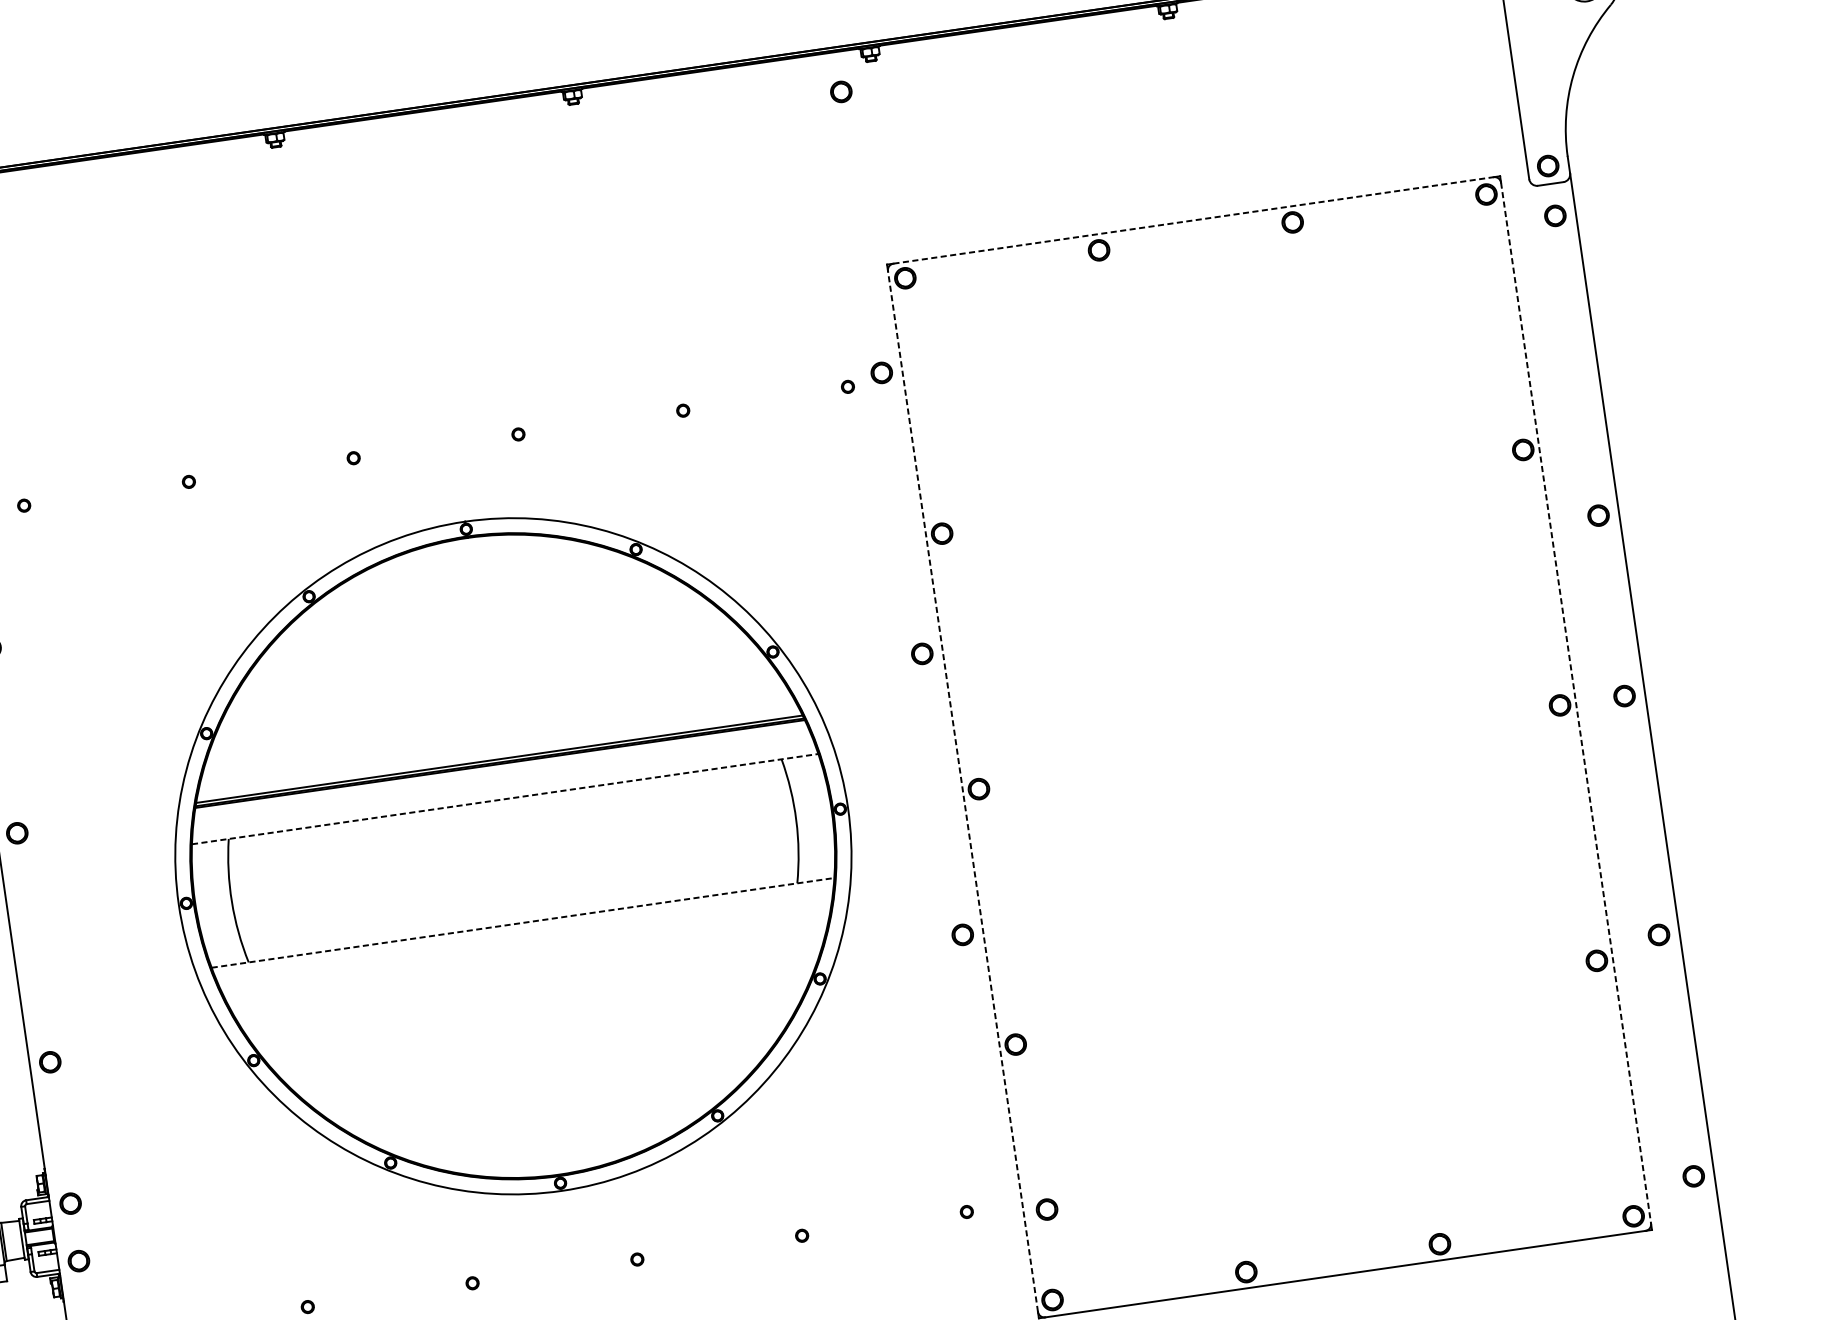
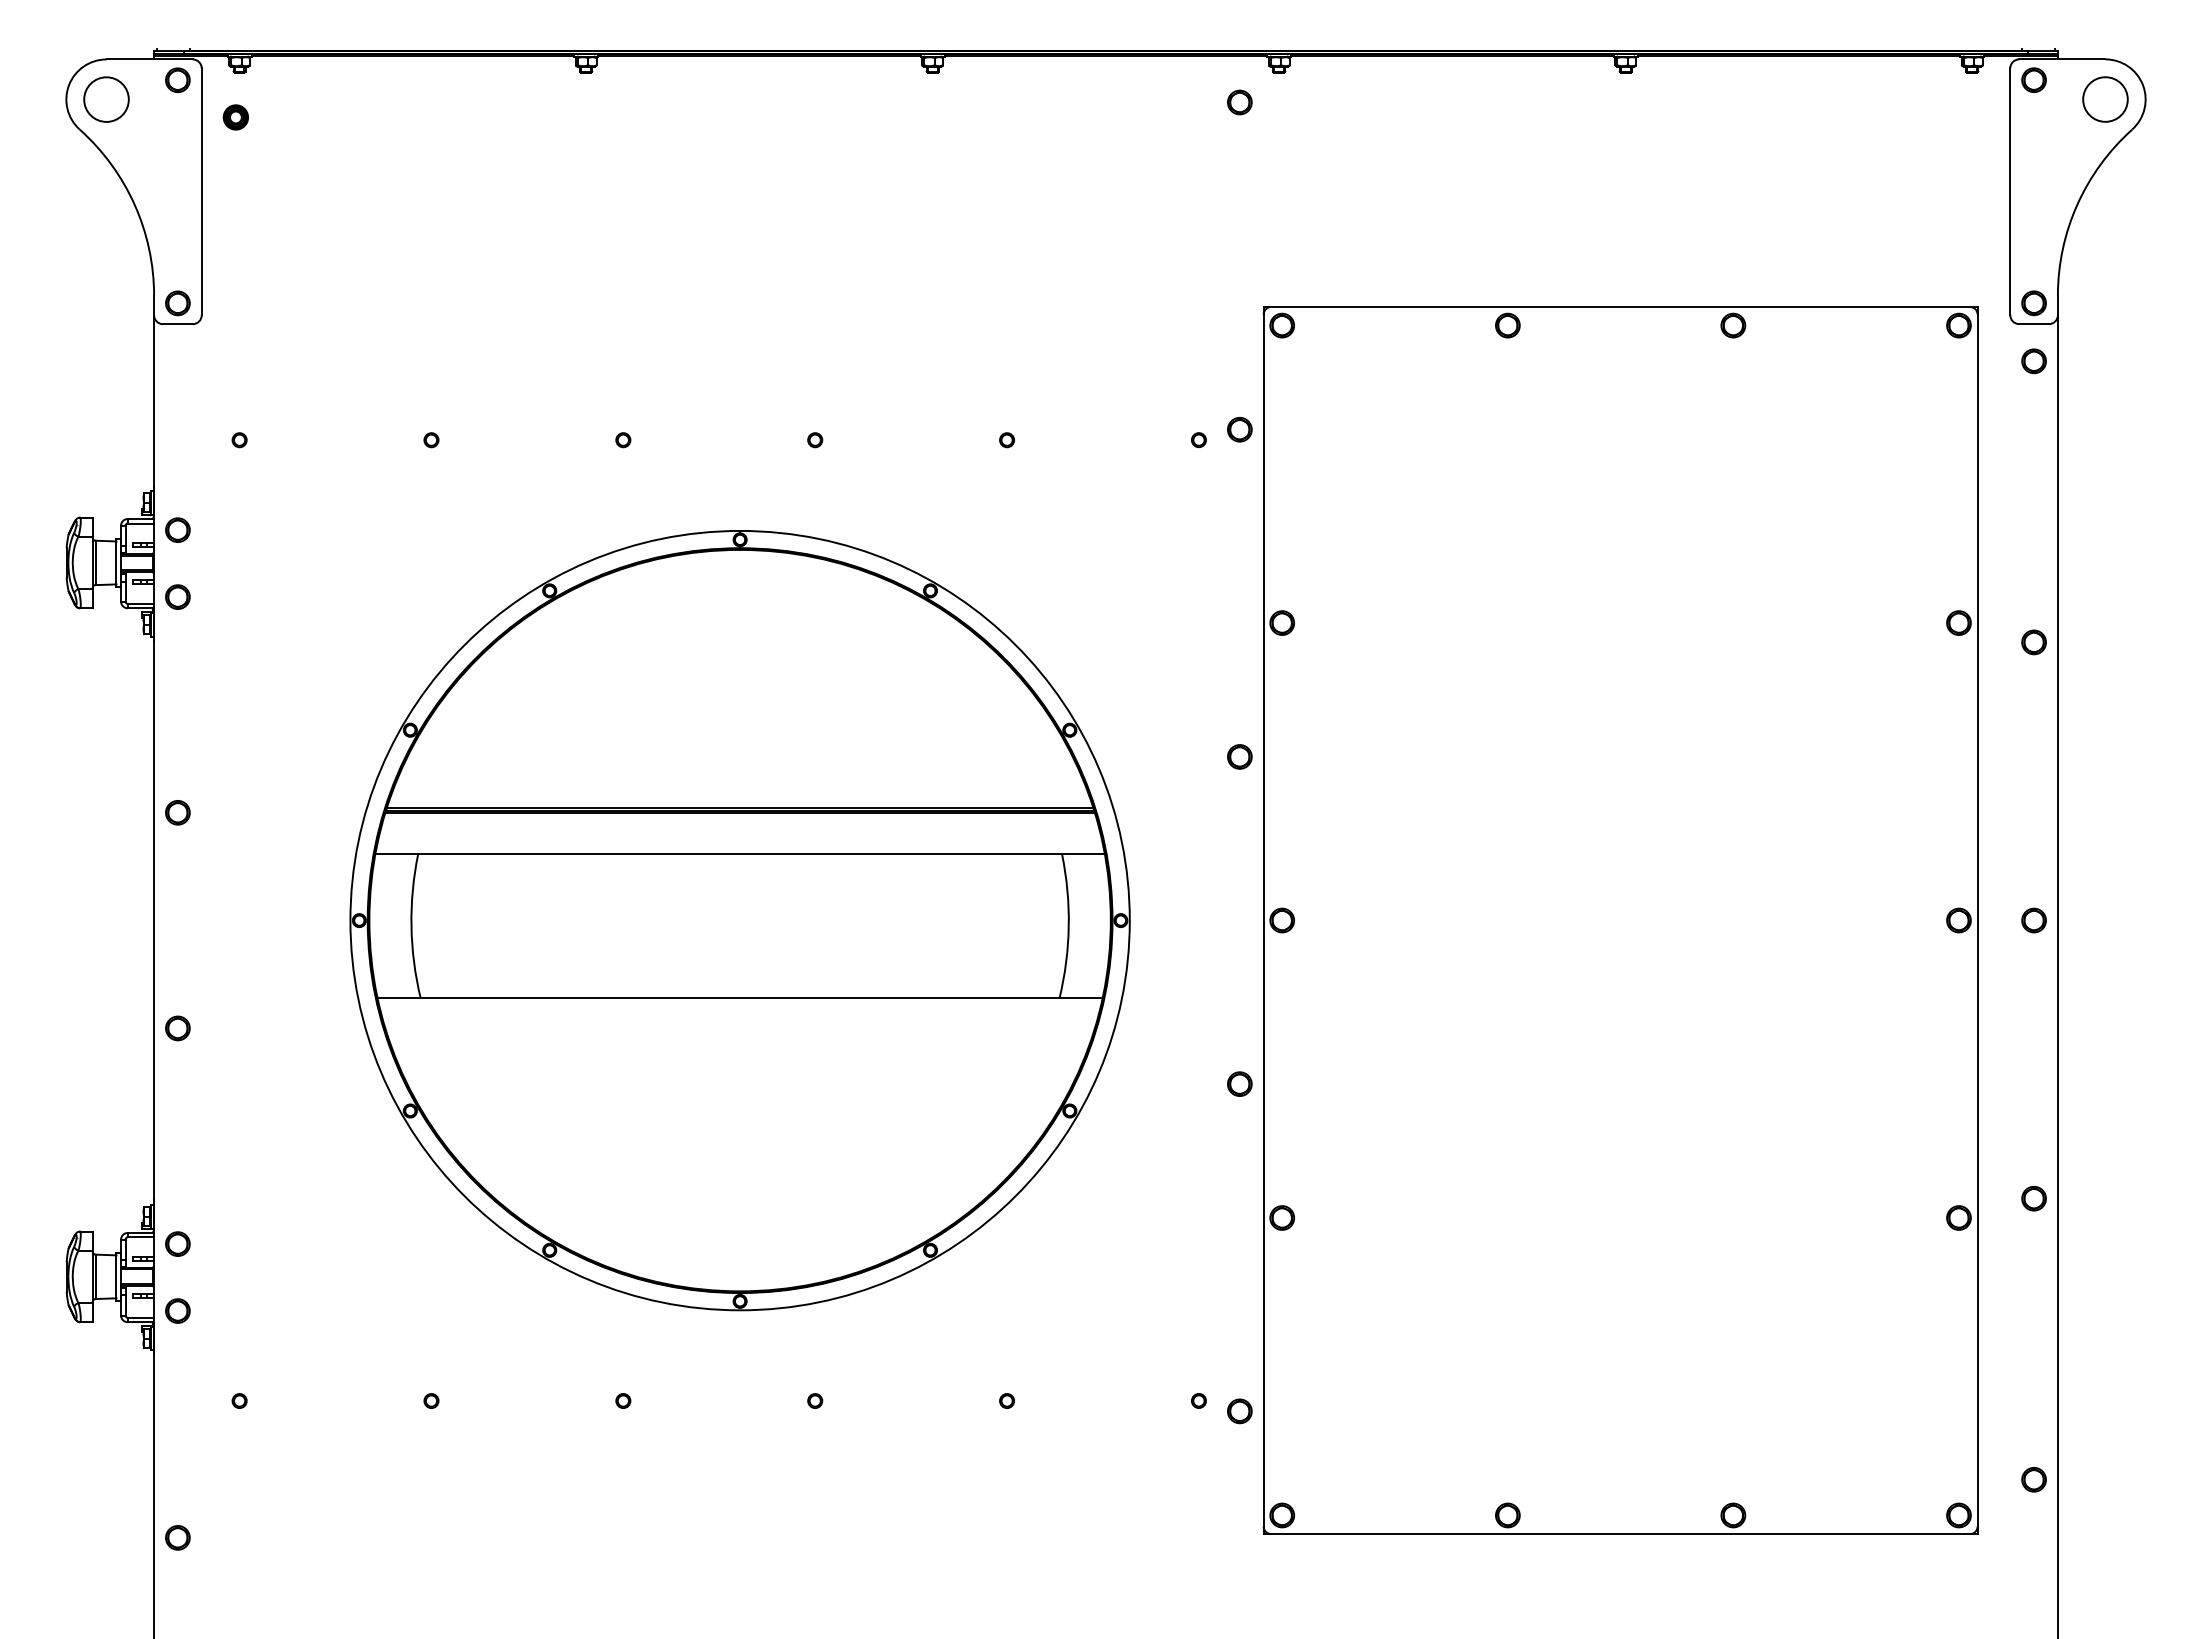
line: (1193, 220) -> (1620, 307), dashed -> solid
part: (1598, 515) -> (2033, 642), moved
line: (1576, 703) -> (1977, 921), dashed -> solid
line: (962, 791) -> (1263, 920), dashed -> solid
line: (505, 799) -> (740, 854), dashed -> solid
line: (523, 923) -> (740, 998), dashed -> solid
part: (49, 1062) -> (177, 1028), moved
part: (1046, 1209) -> (1239, 1411), moved

